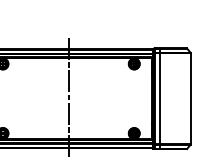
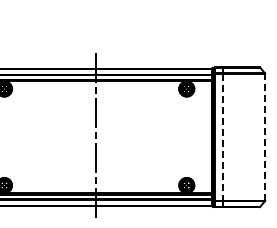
line: (159, 98) -> (222, 137), solid -> dashed
line: (190, 98) -> (265, 136), solid -> dashed

